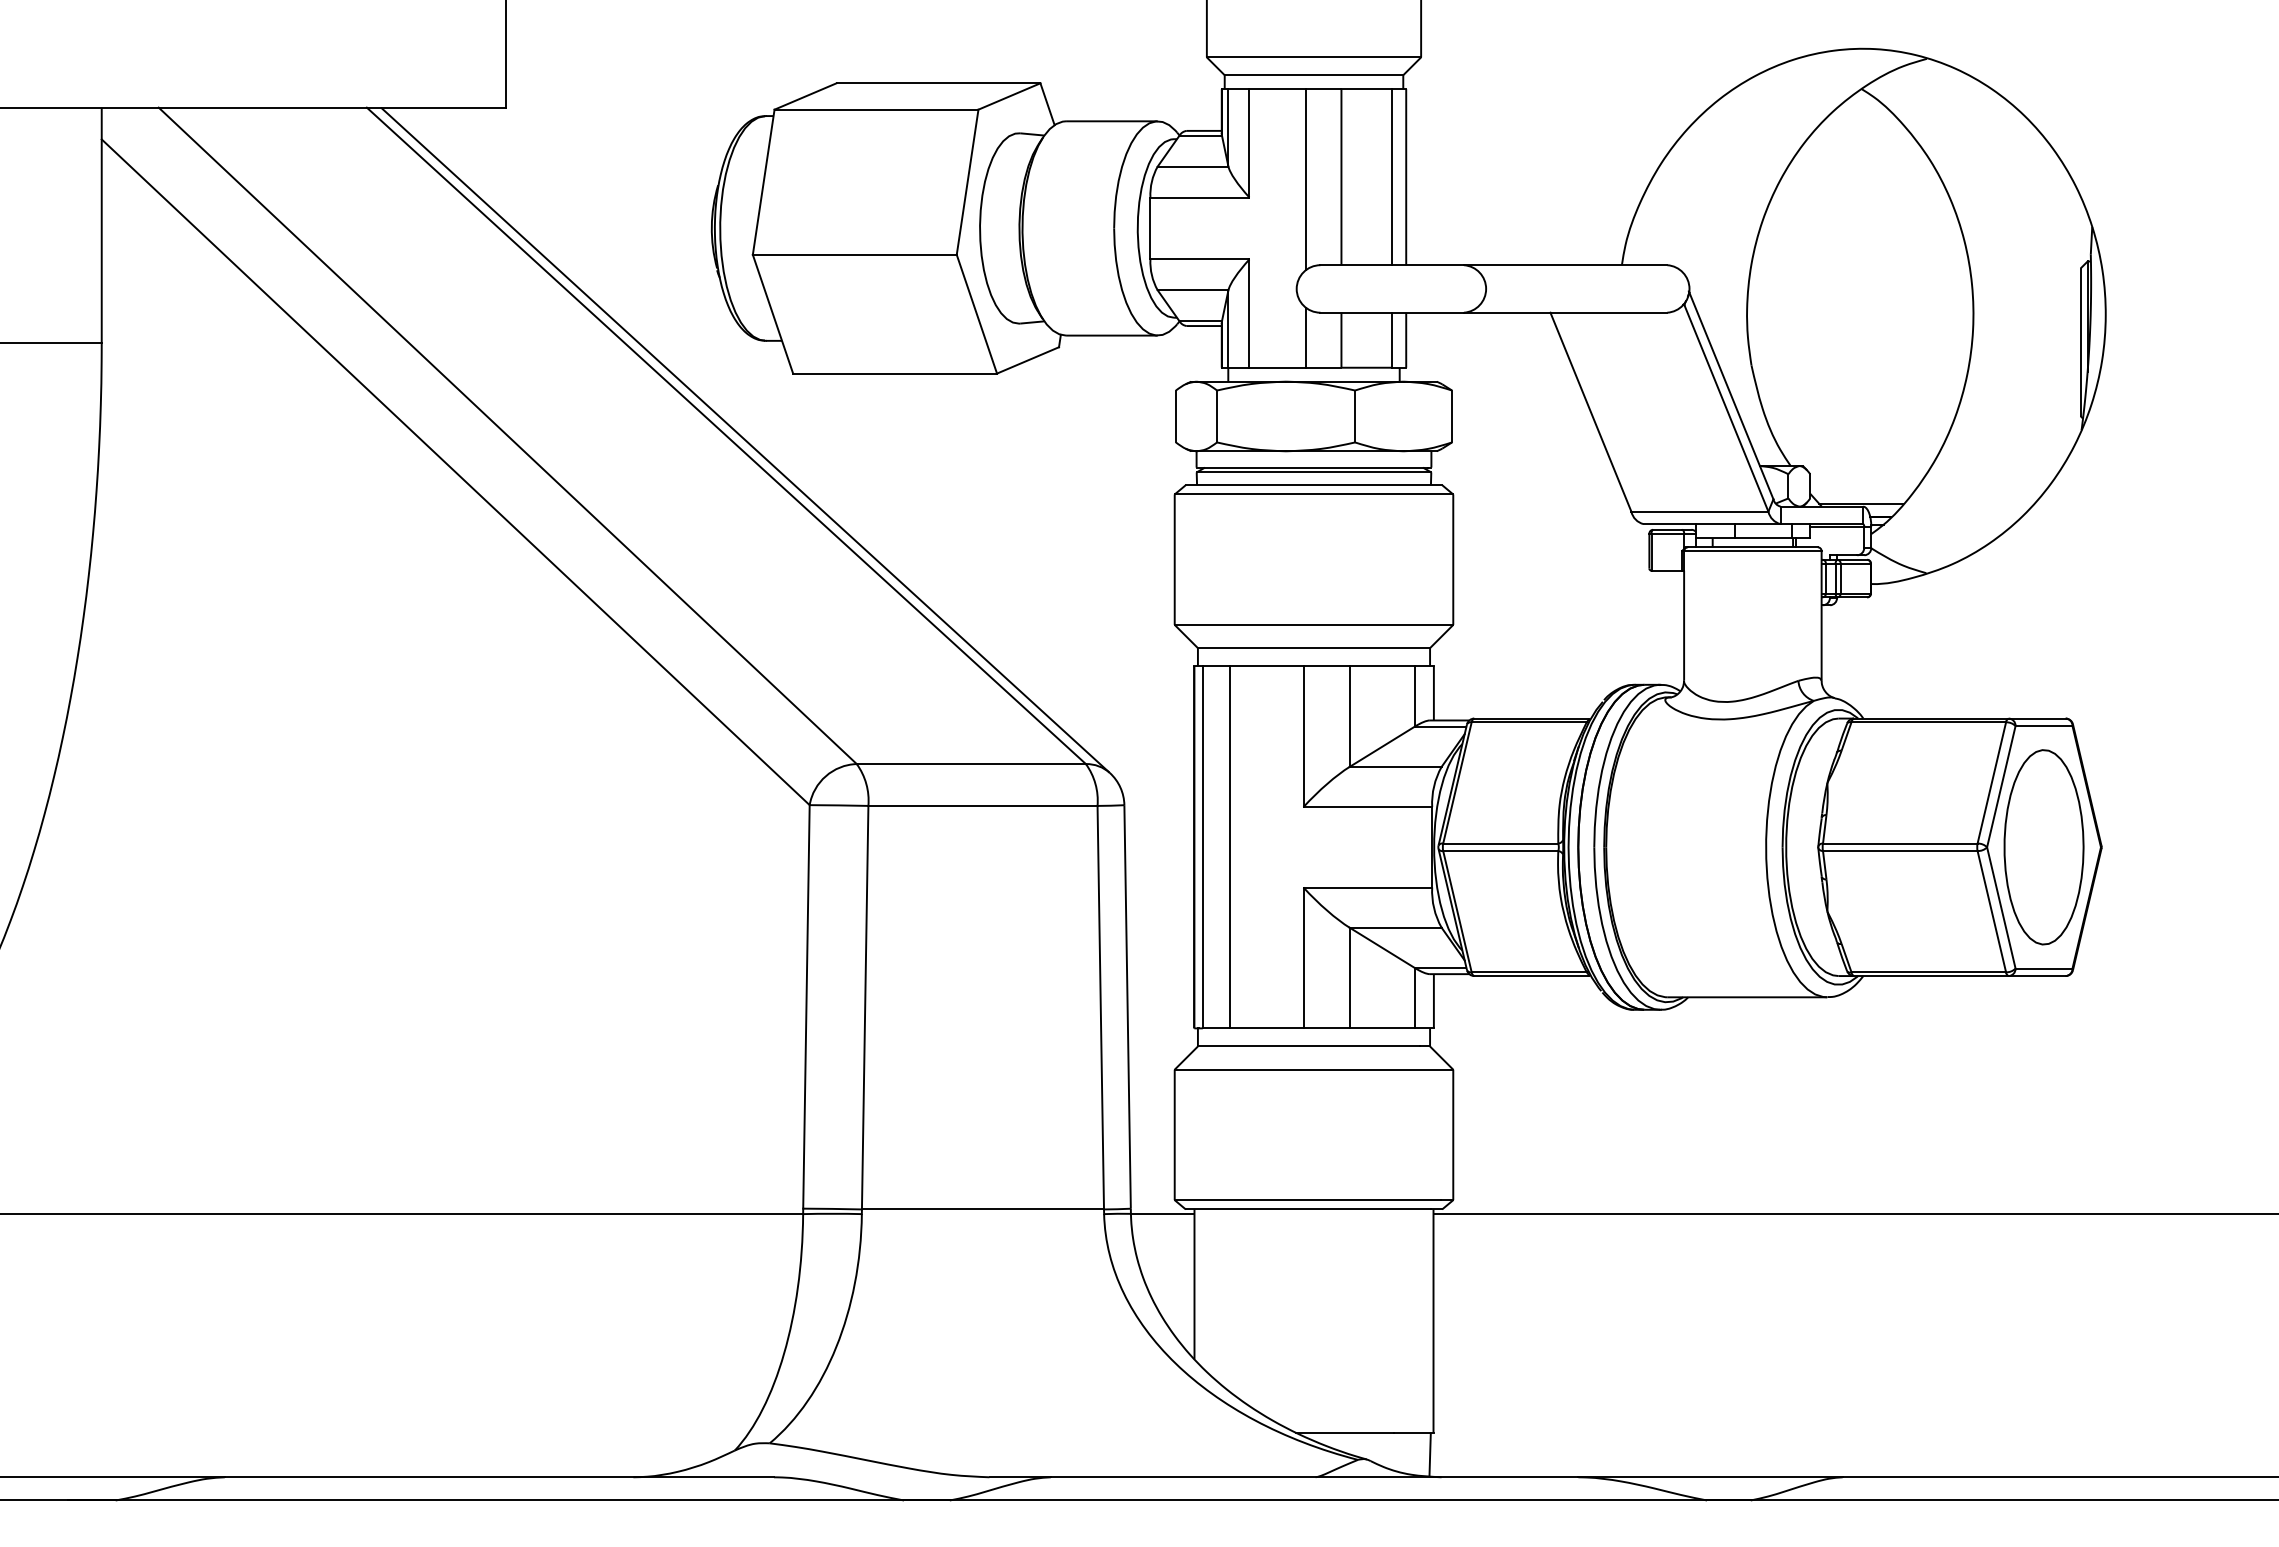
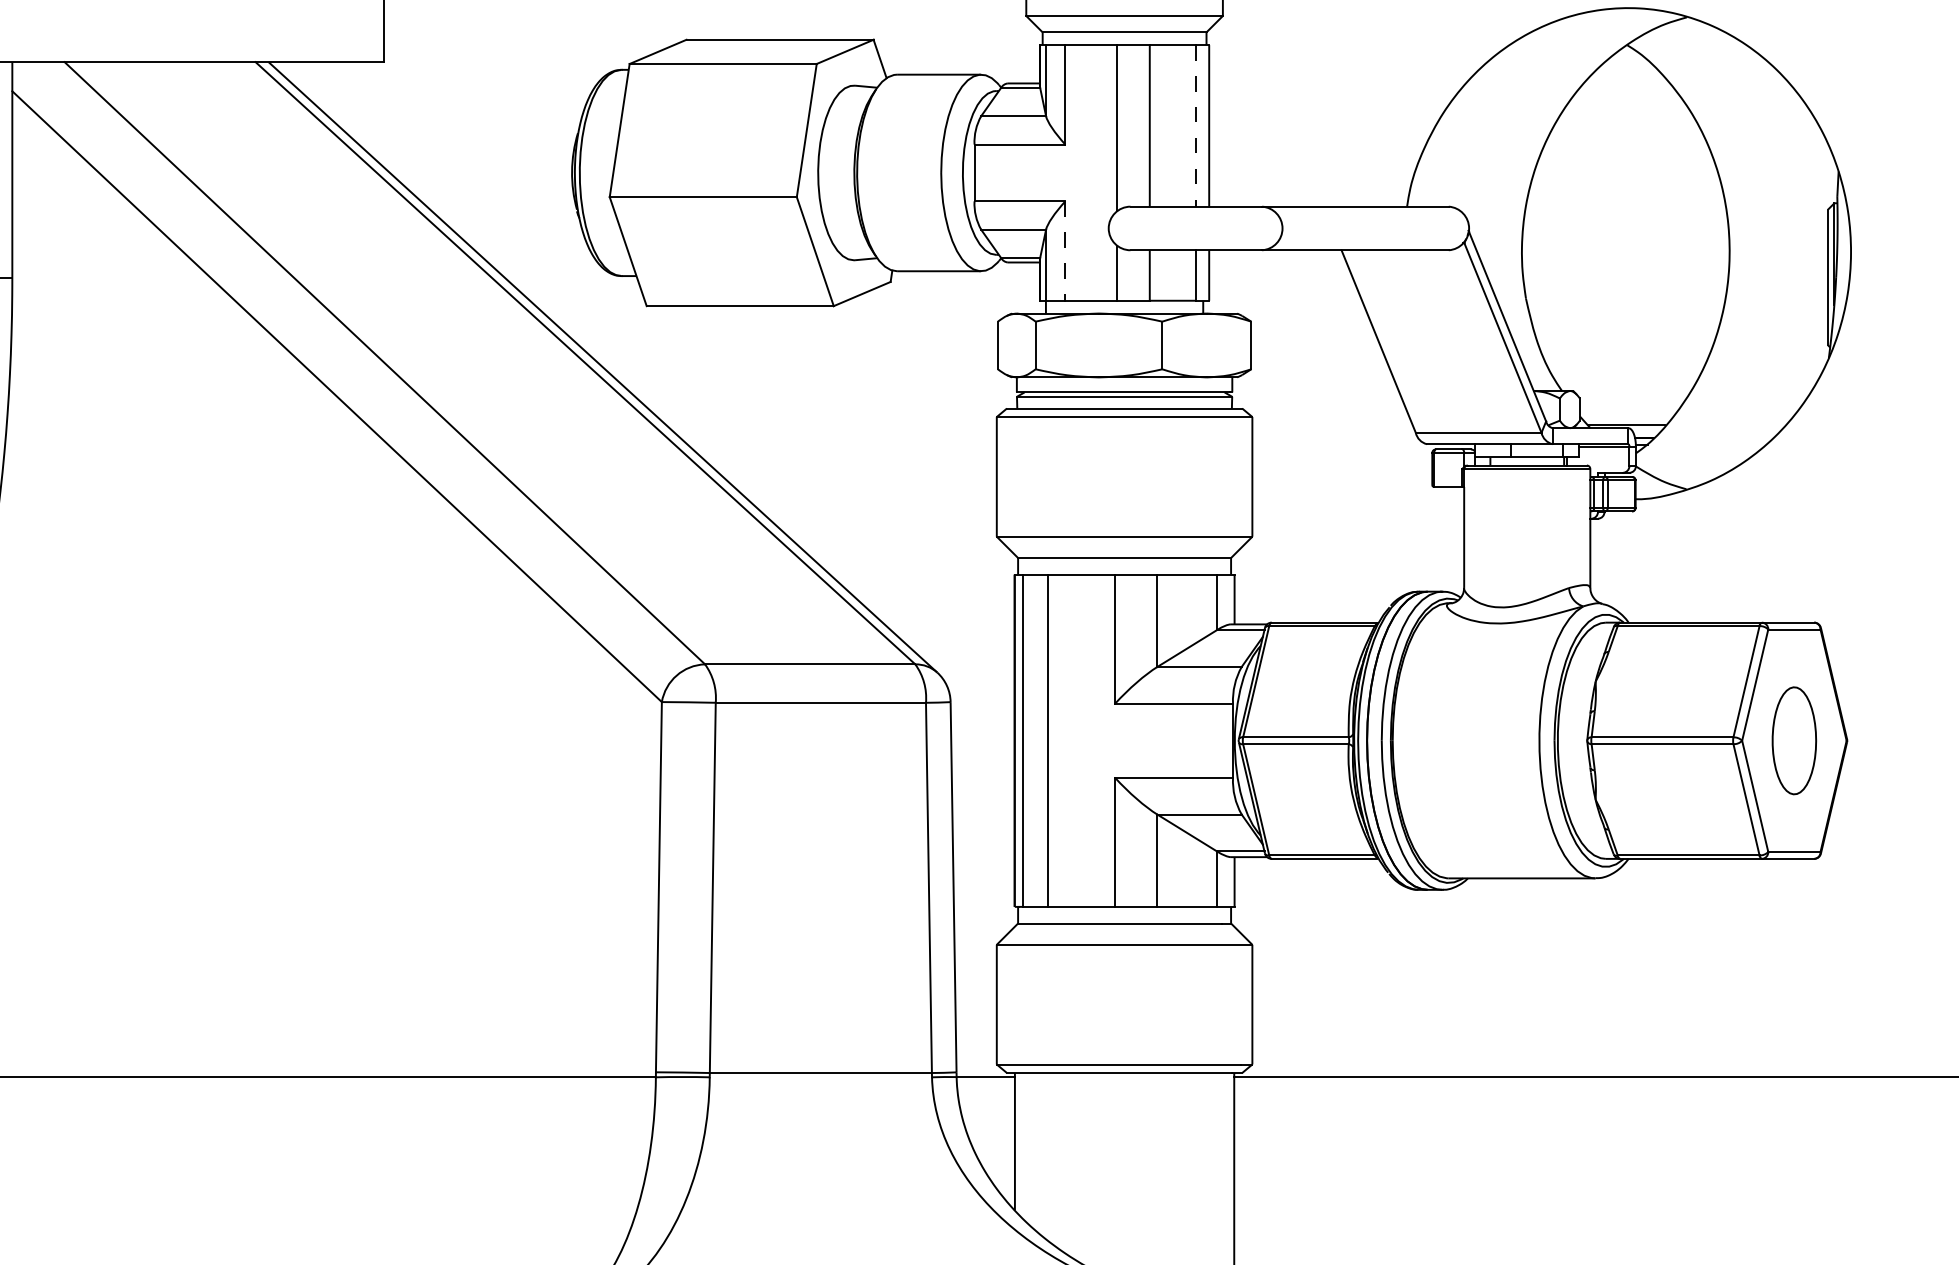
line: (1391, 177) -> (1195, 126), solid -> dashed
line: (1249, 314) -> (1065, 251), solid -> dashed
part: (2043, 847) -> (1793, 740), size x0.6

